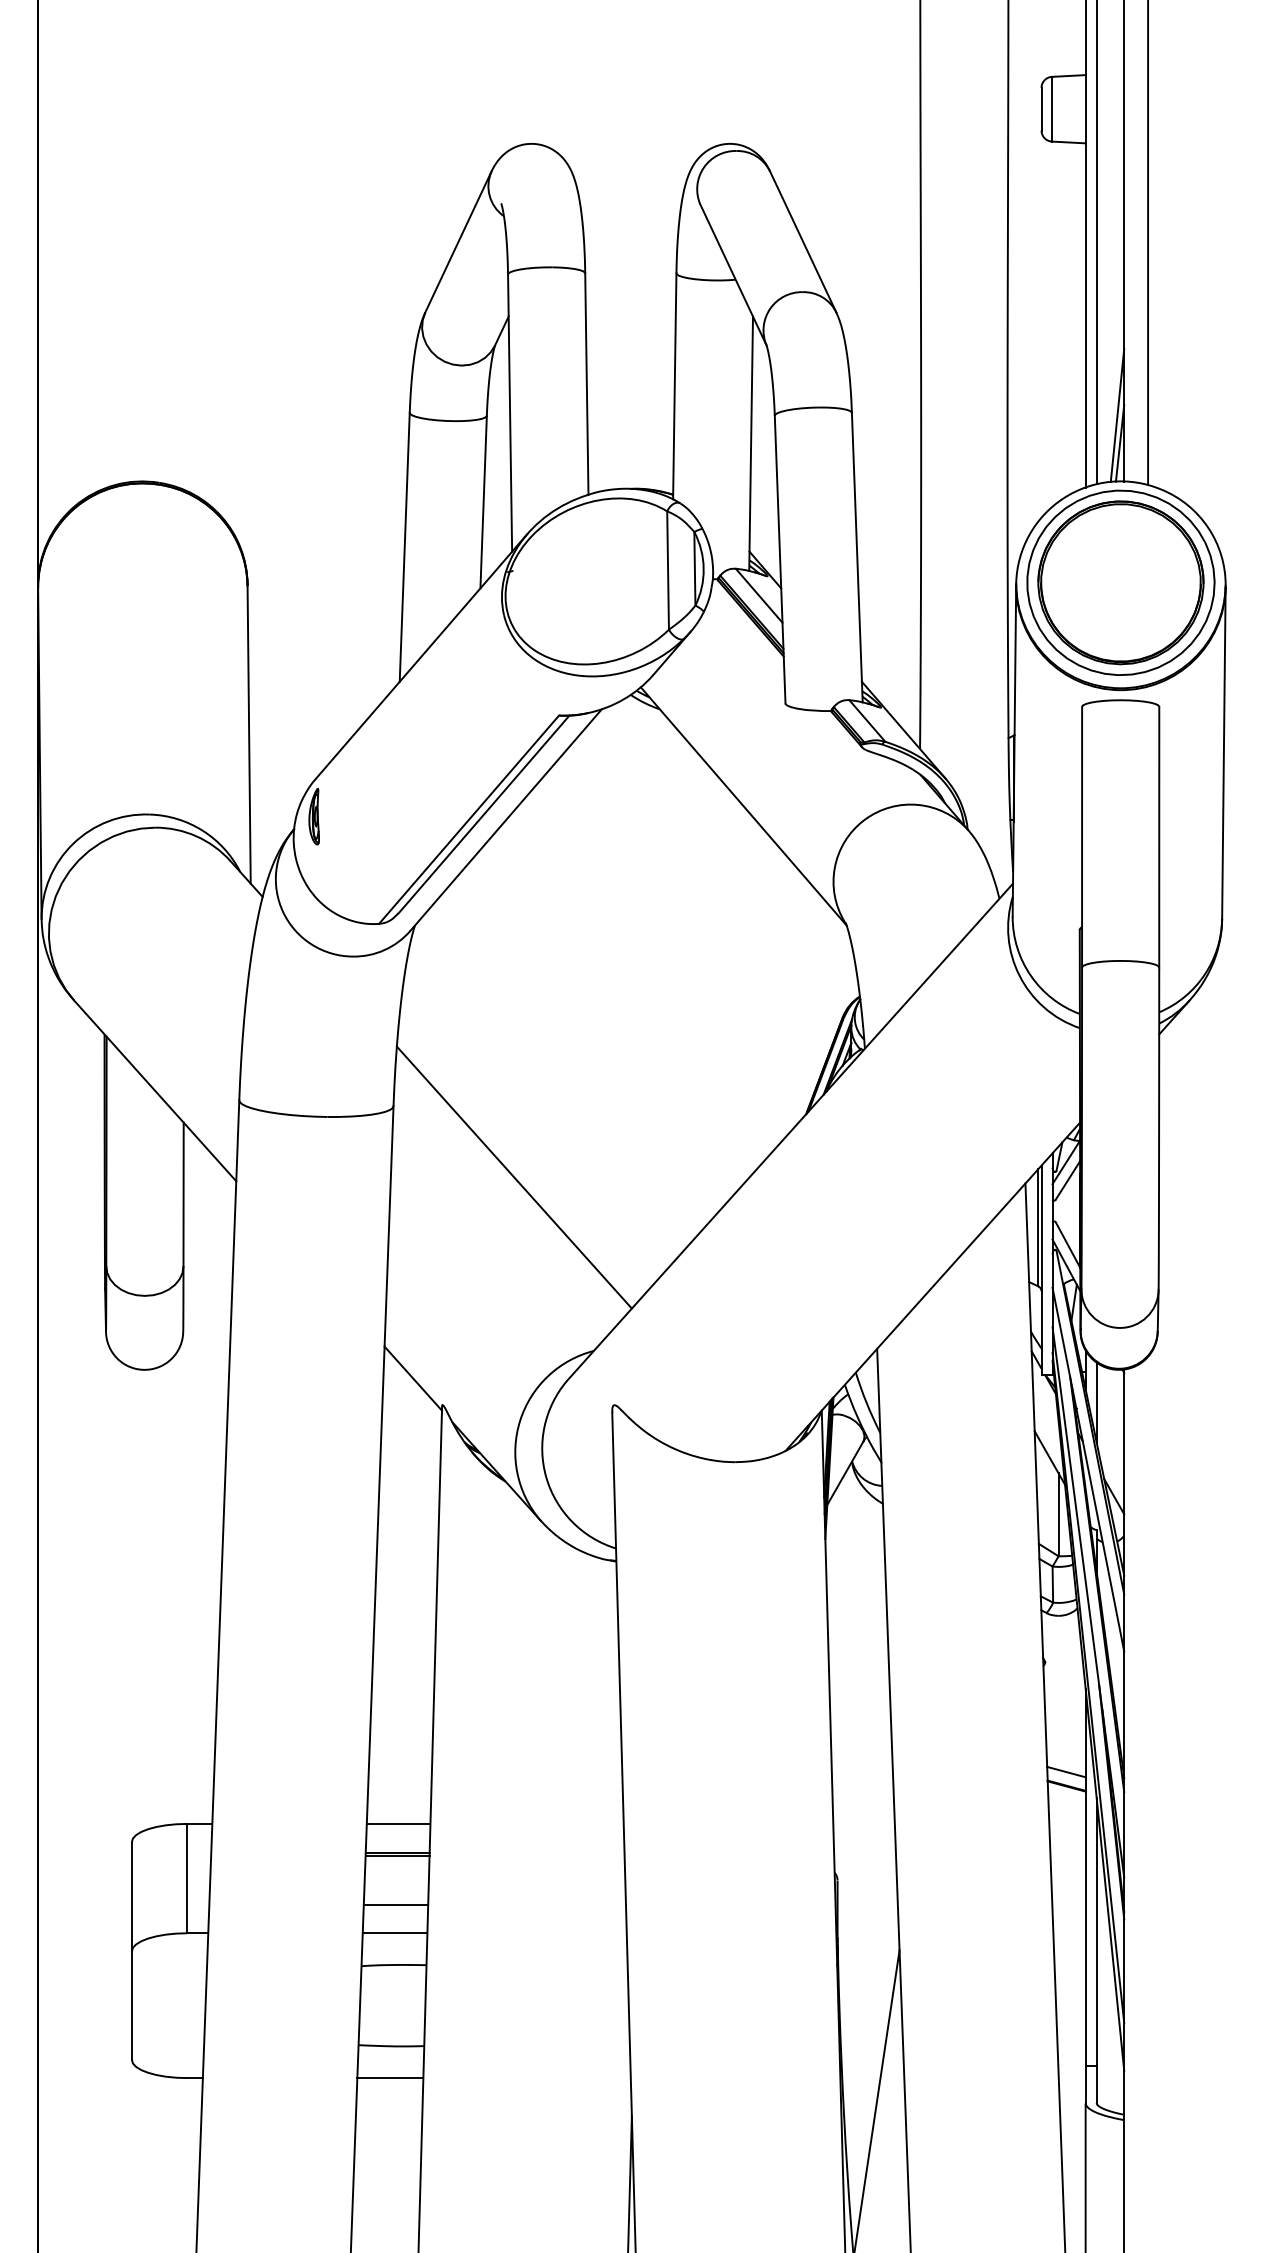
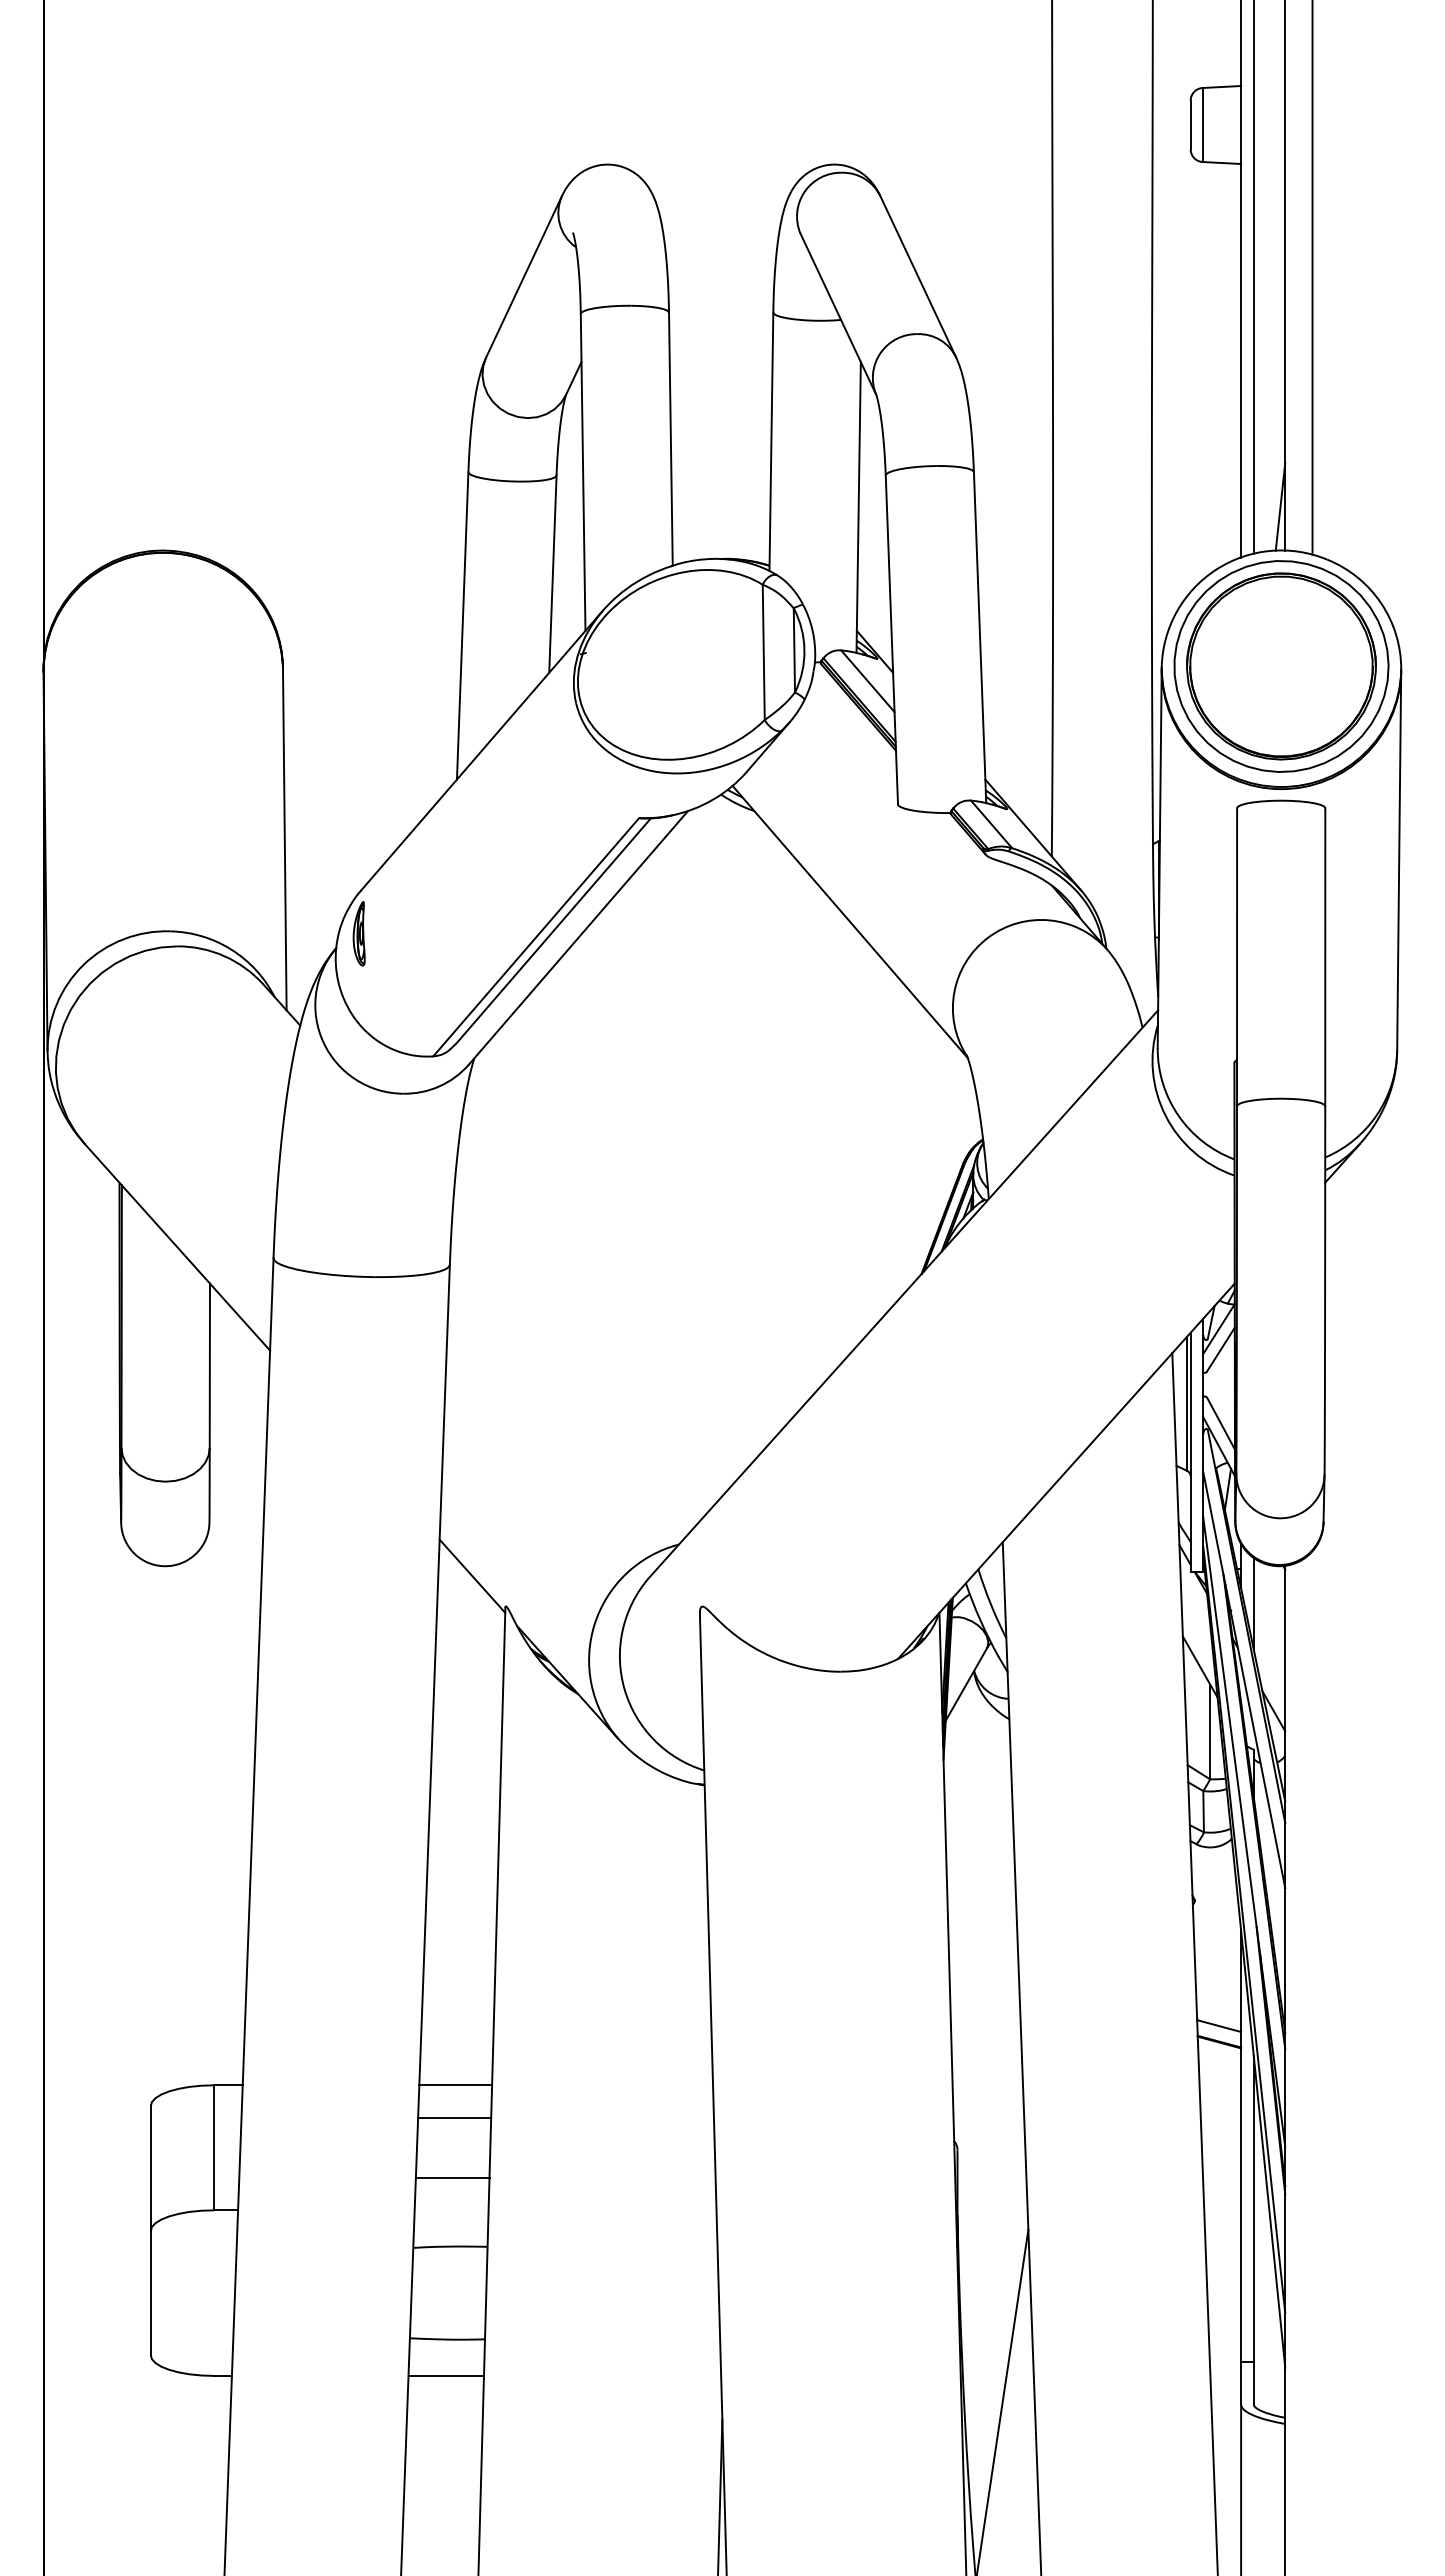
line: (1117, 414) -> (1277, 474), removed
line: (513, 1177) -> (587, 1346), removed
line: (397, 1856) -> (454, 2122), removed
line: (394, 1933) -> (451, 2210), removed

